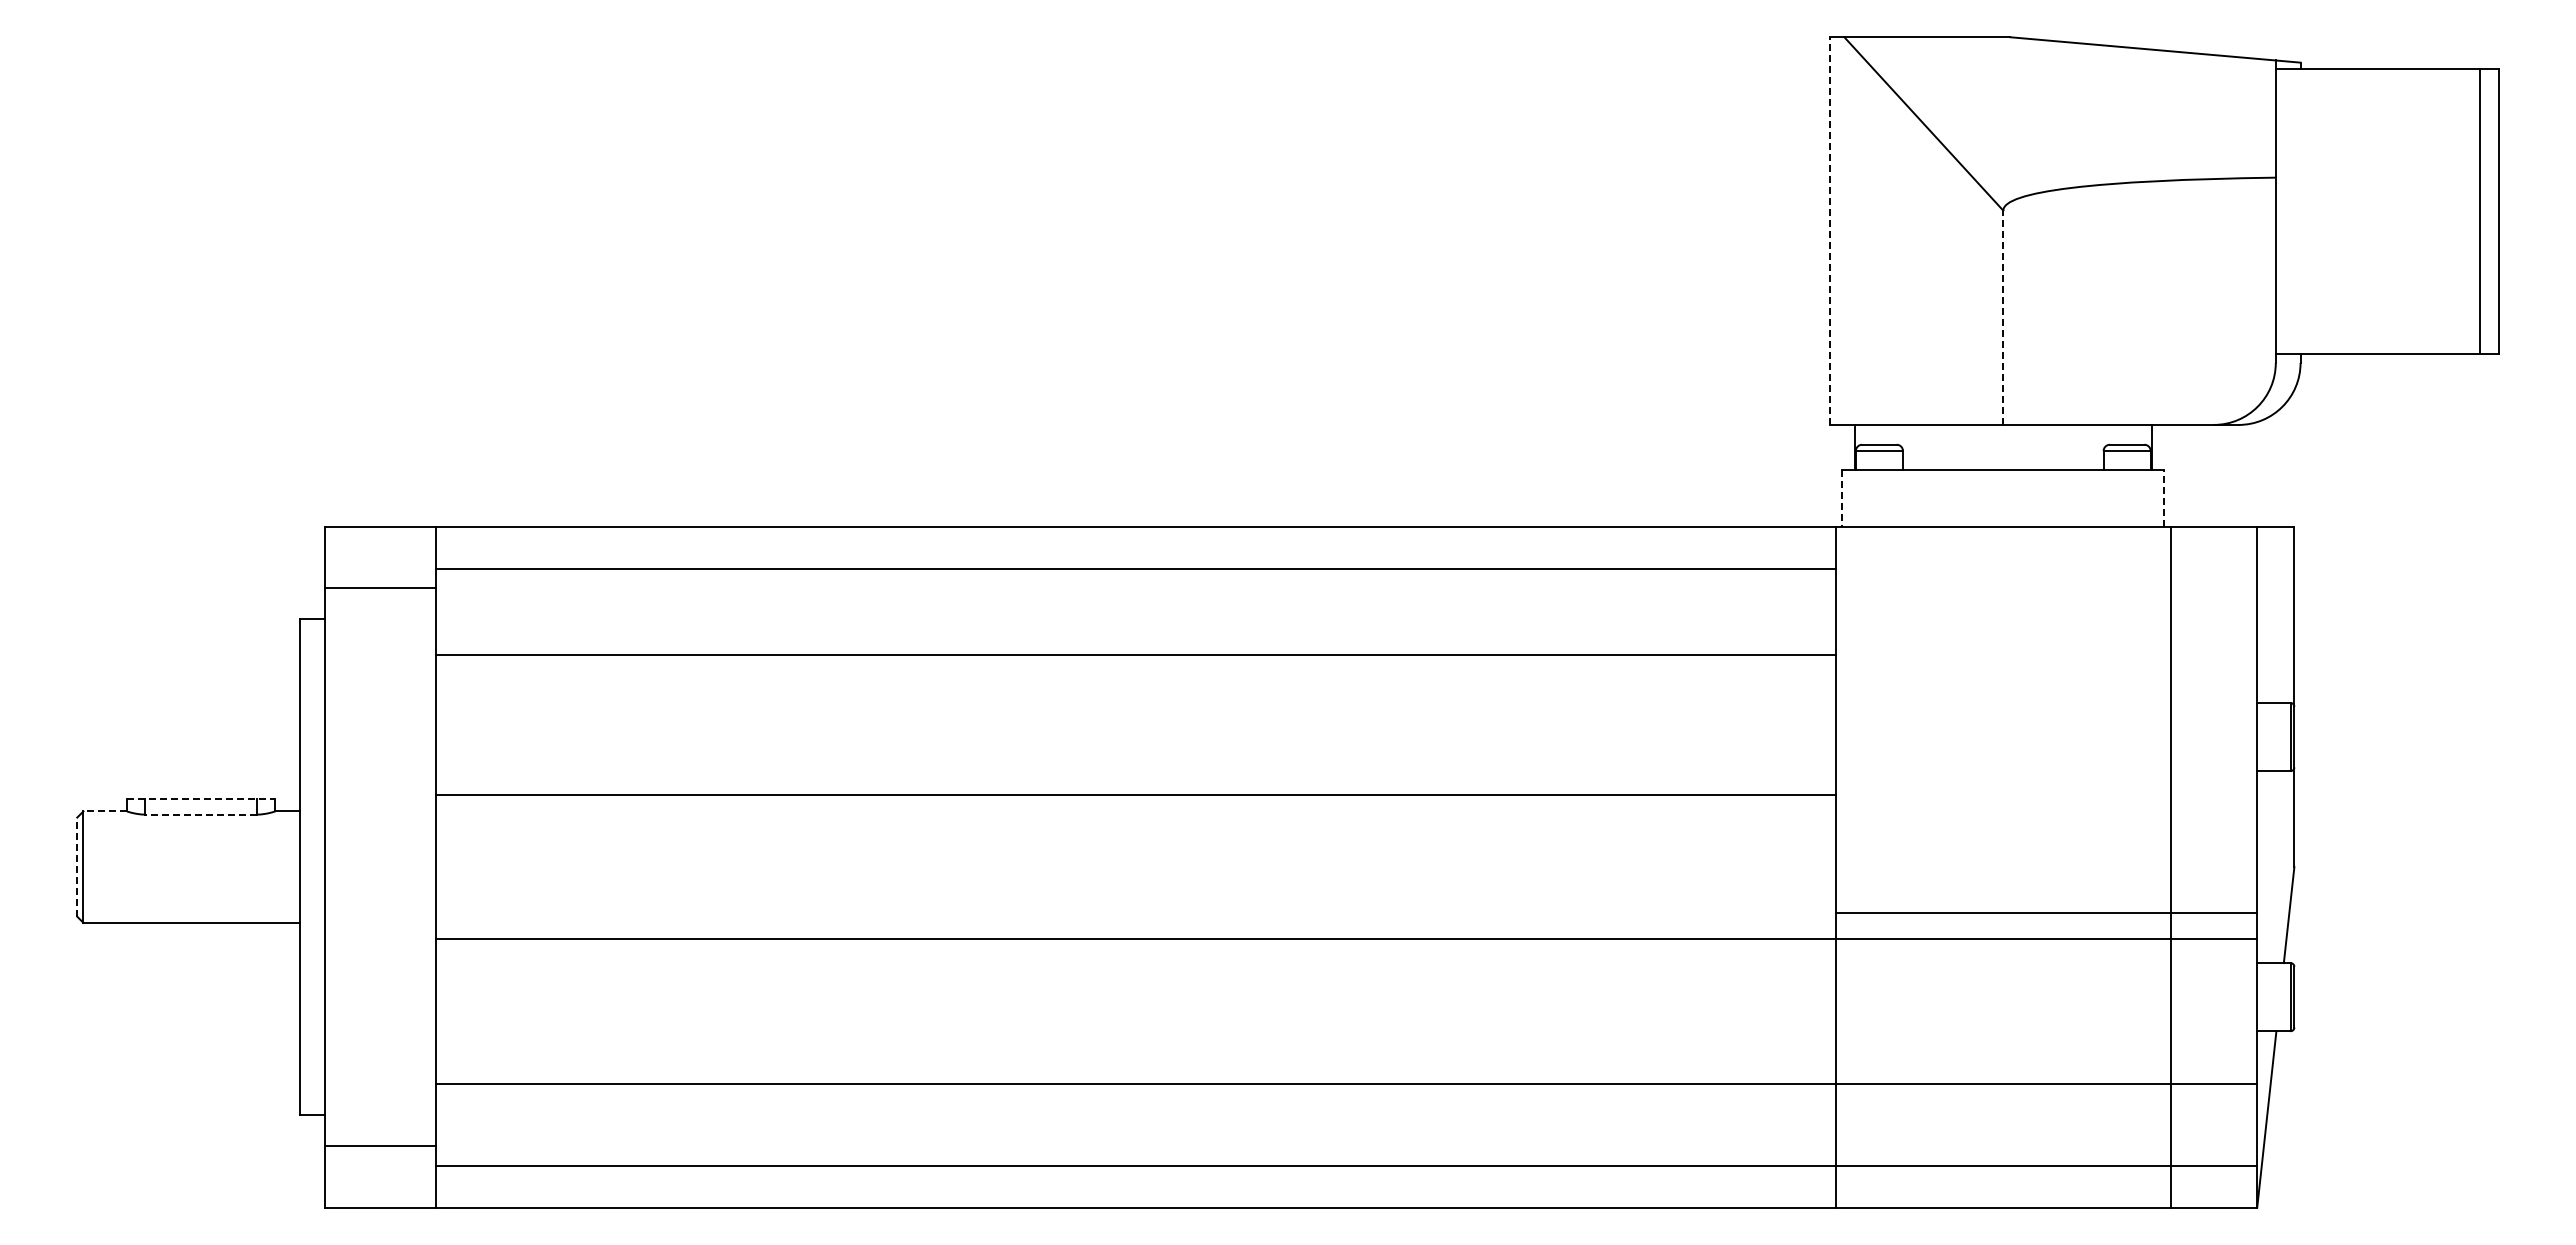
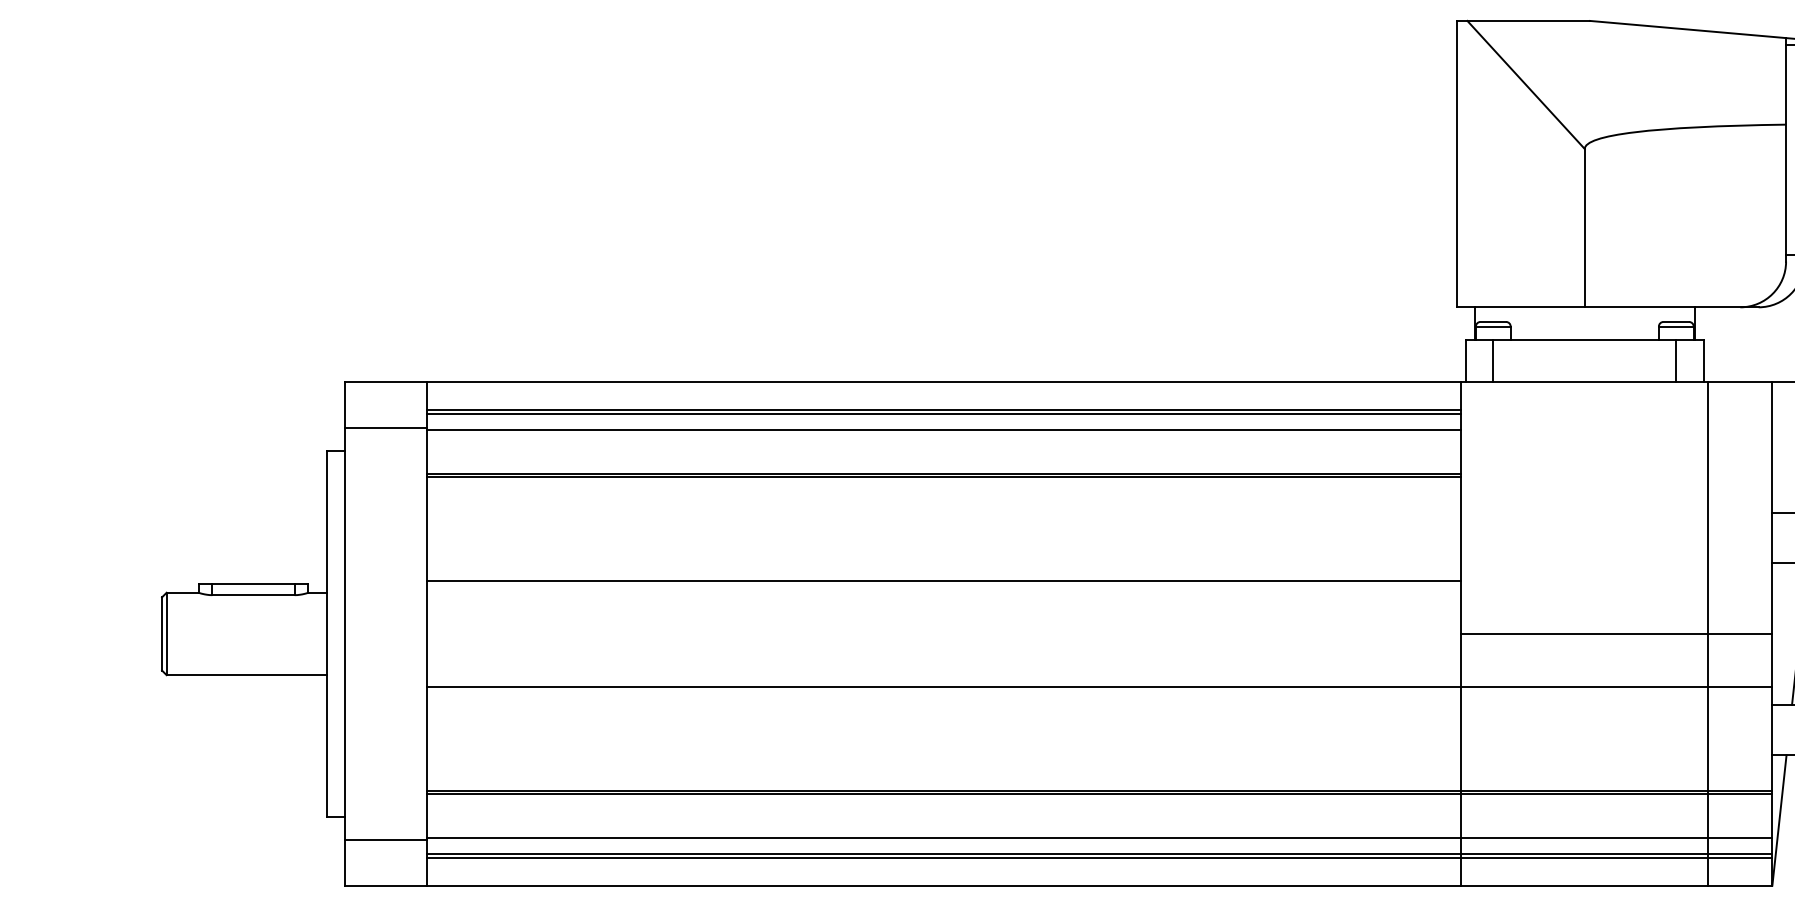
line: (1829, 231) -> (1456, 164), dashed -> solid
line: (2003, 317) -> (1584, 227), dashed -> solid
line: (1879, 497) -> (1493, 360), added
line: (2127, 497) -> (1676, 360), added
line: (2164, 497) -> (1703, 360), dashed -> solid
line: (1842, 498) -> (1466, 361), dashed -> solid
line: (1136, 563) -> (944, 409), added
line: (1136, 591) -> (944, 430), added
line: (1136, 650) -> (944, 473), added
line: (201, 799) -> (253, 584), dashed -> solid
line: (105, 811) -> (182, 592), dashed -> solid
line: (201, 814) -> (253, 595), dashed -> solid
line: (77, 867) -> (162, 634), dashed -> solid
line: (2046, 913) -> (1616, 634), moved
line: (1346, 1079) -> (1099, 790), added
line: (1346, 1142) -> (1099, 837), added
line: (1346, 1170) -> (1099, 858), added

